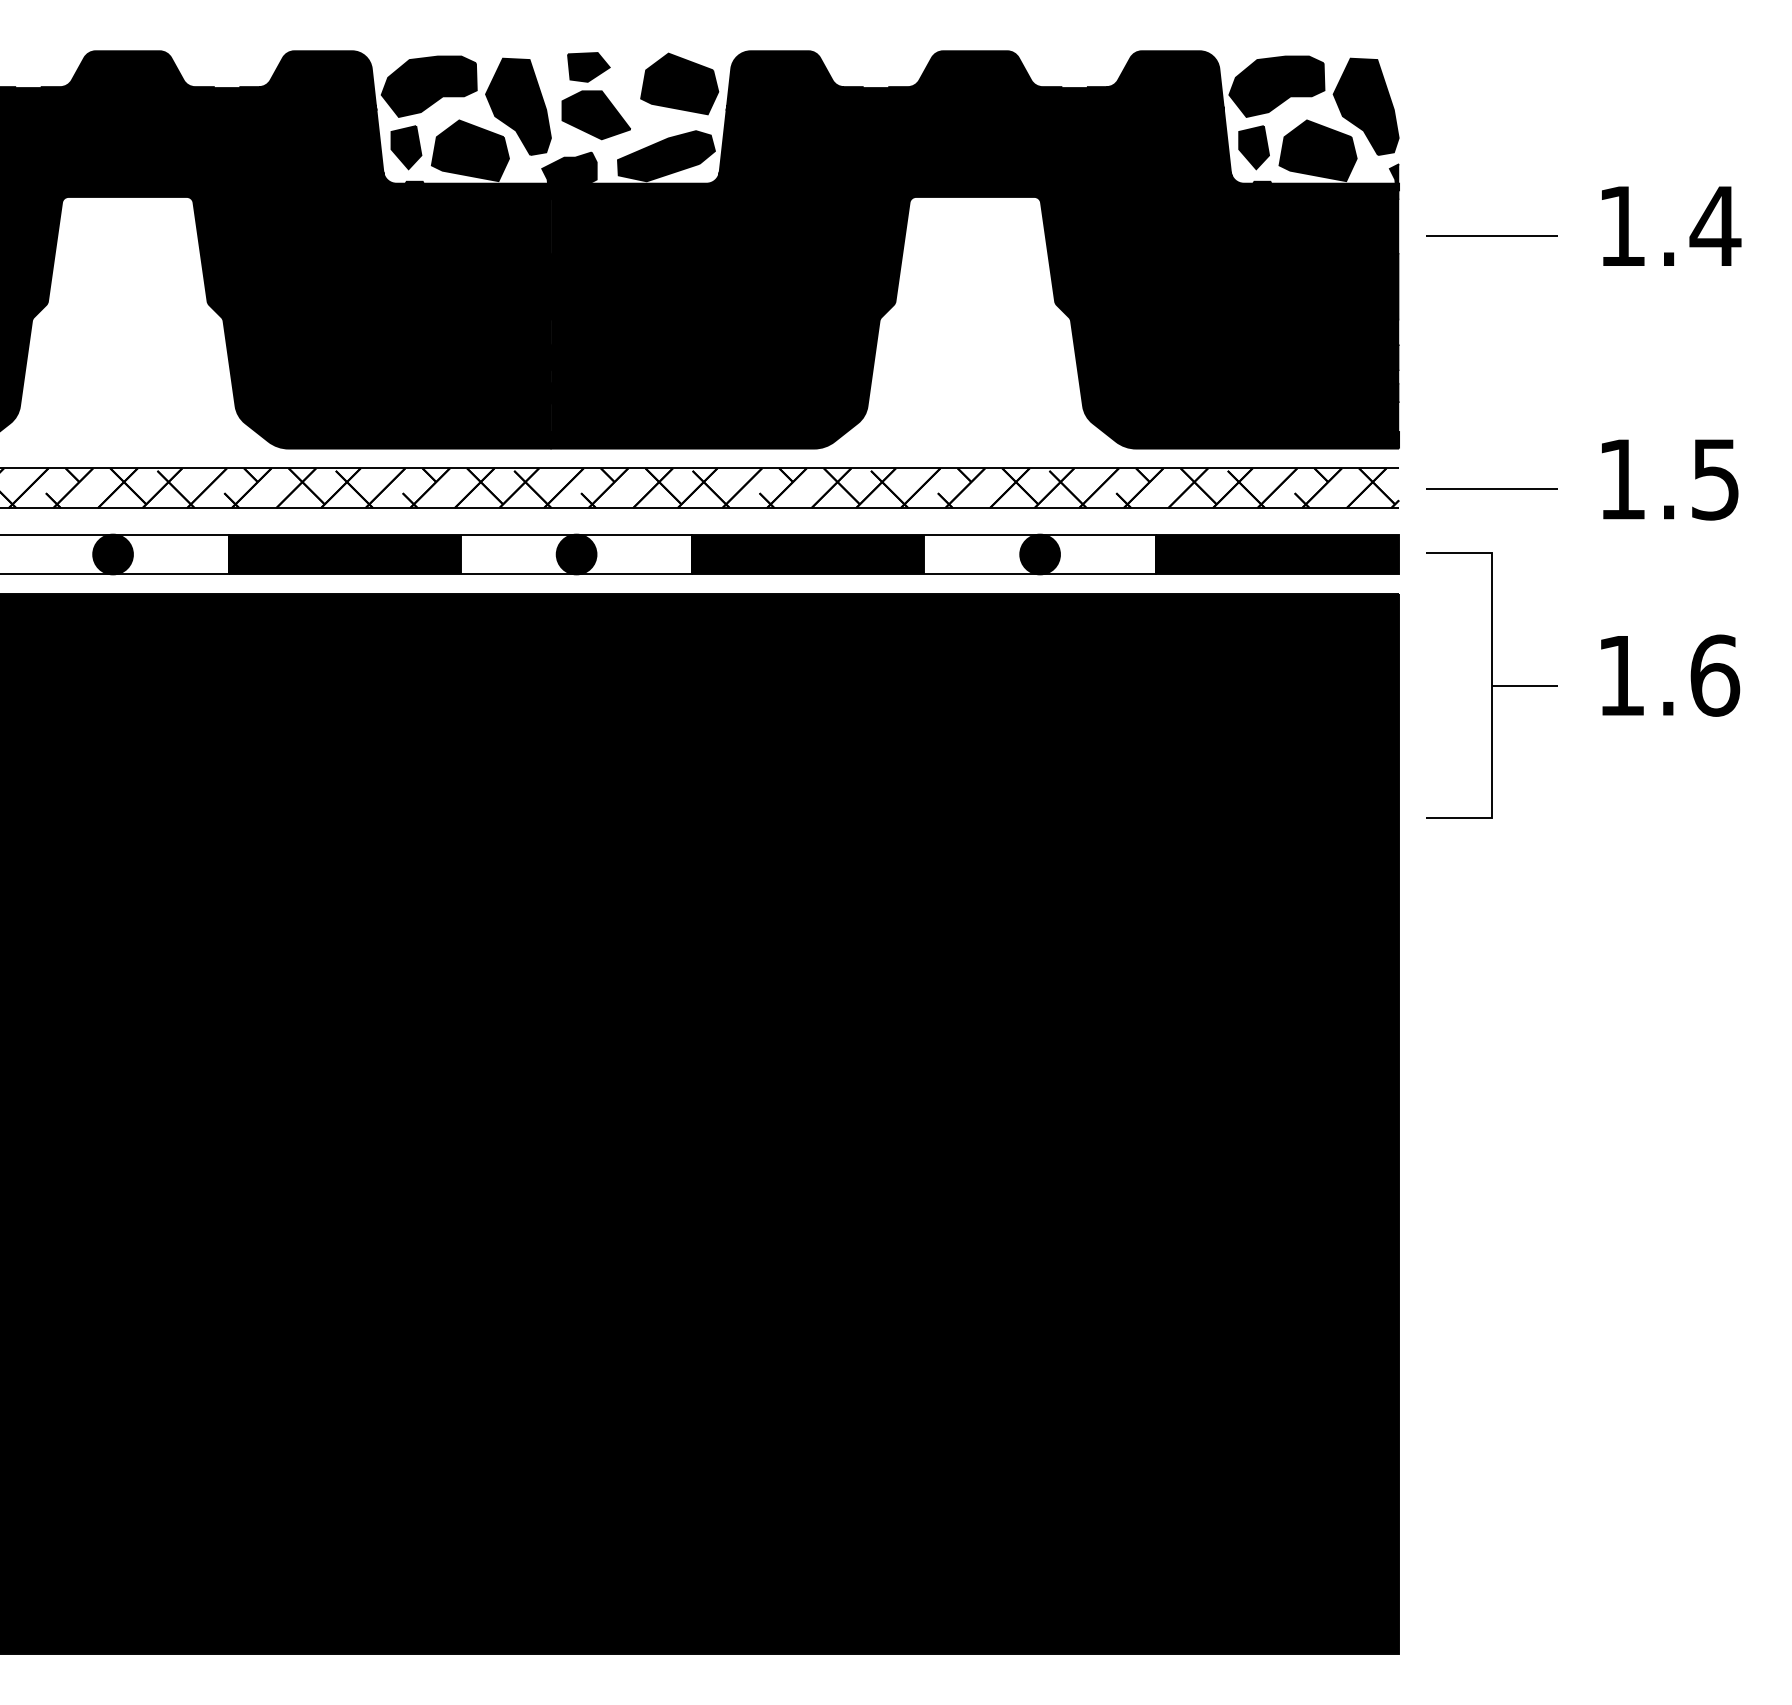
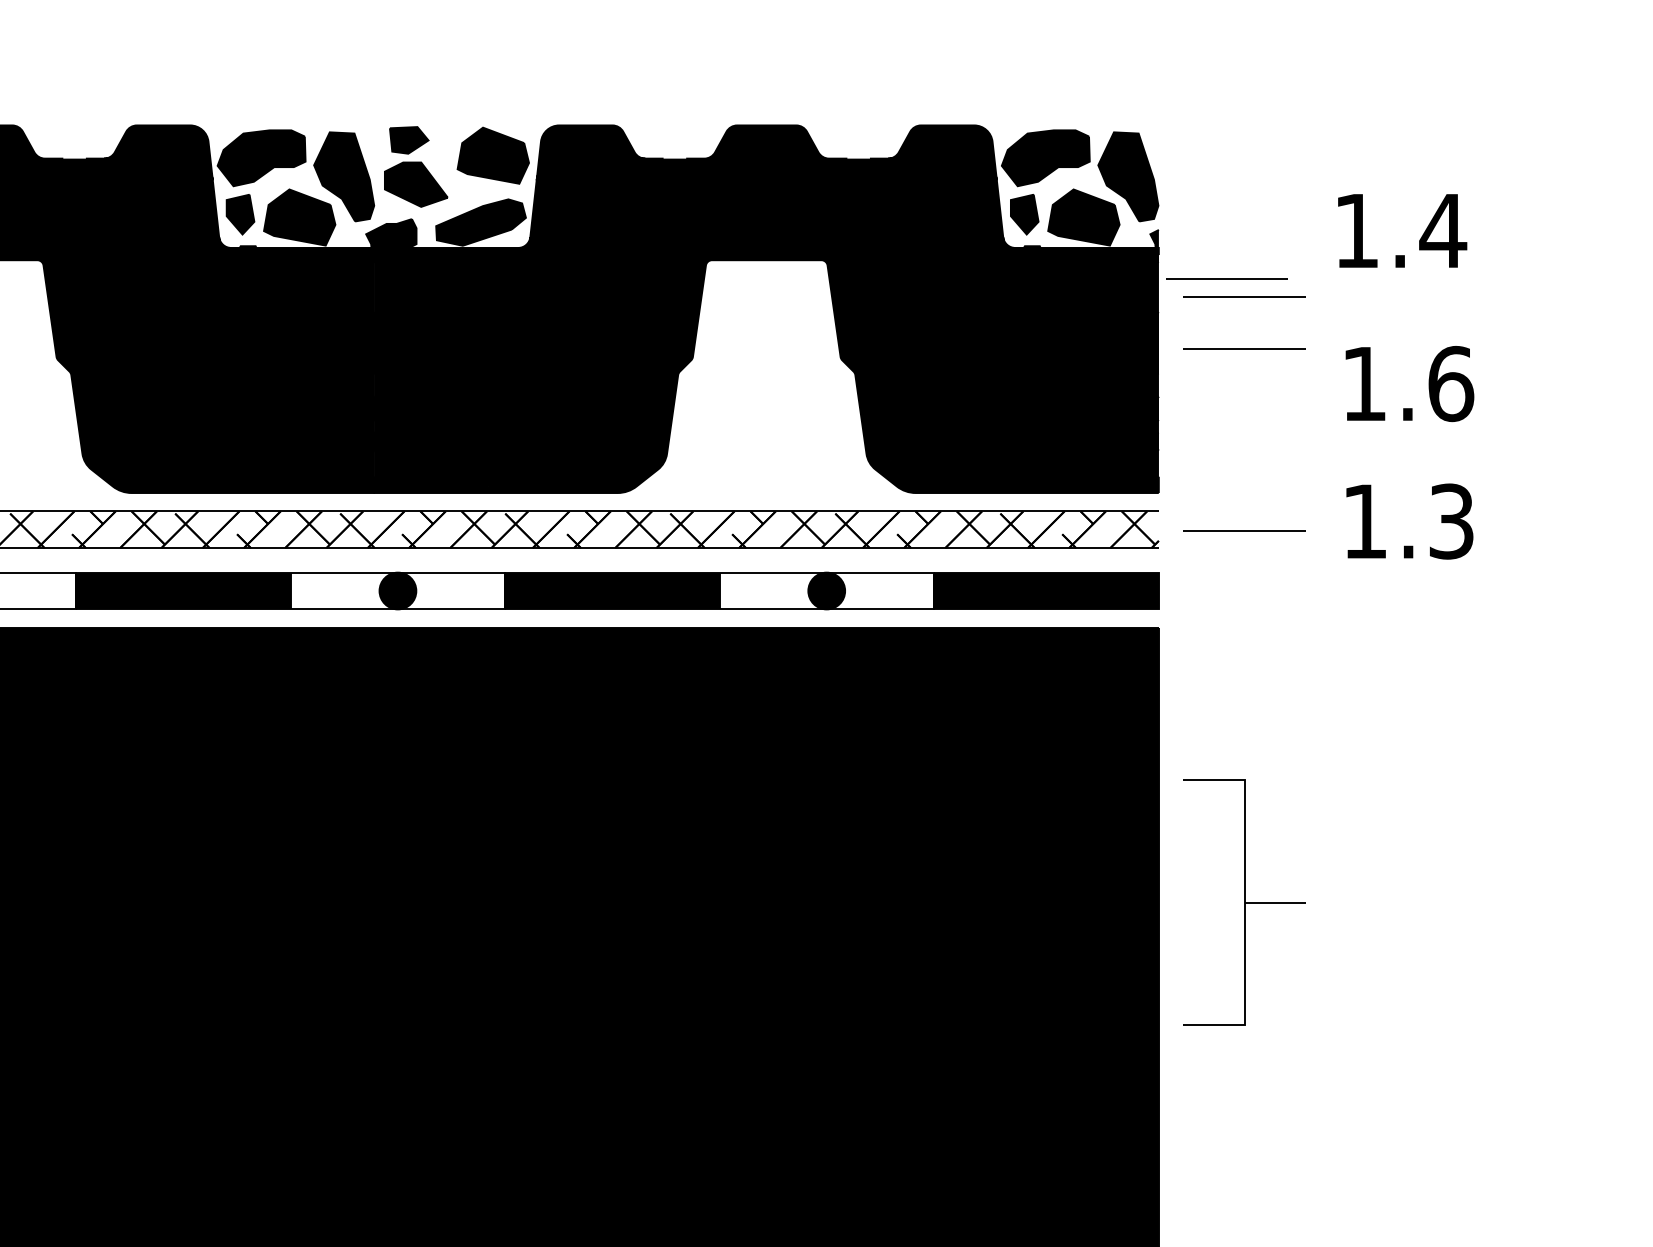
line: (1472, 216) -> (1226, 278), added
text: (1671, 225) -> (1402, 230), moved
line: (1491, 291) -> (1244, 347), added
text: (1715, 479) -> (1451, 521), 1.5 -> 1.3
text: (1670, 675) -> (1409, 383), moved
part: (1491, 685) -> (1244, 902), moved

